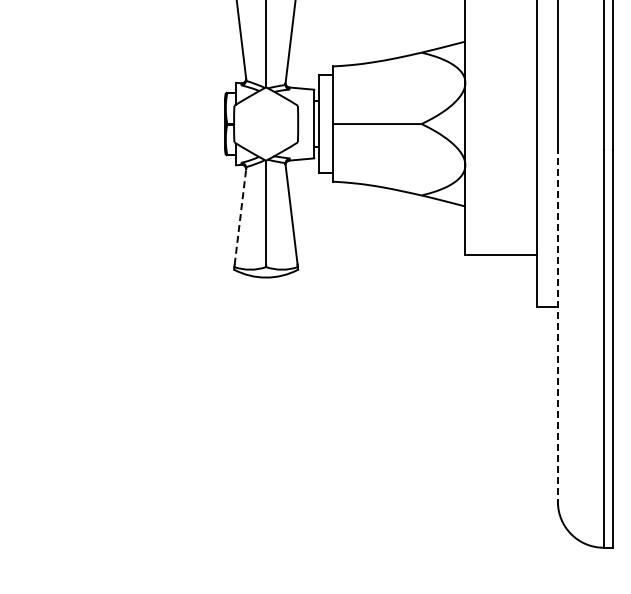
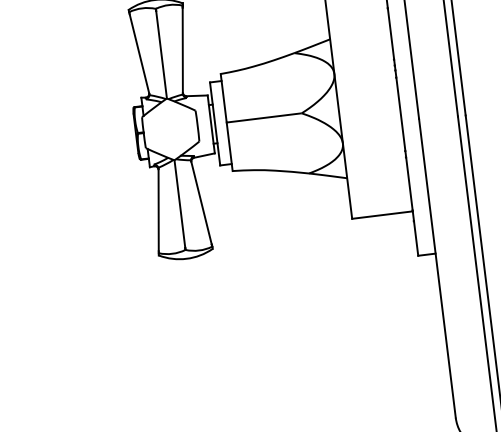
line: (240, 216) -> (158, 209), dashed -> solid
line: (557, 325) -> (437, 269), dashed -> solid

